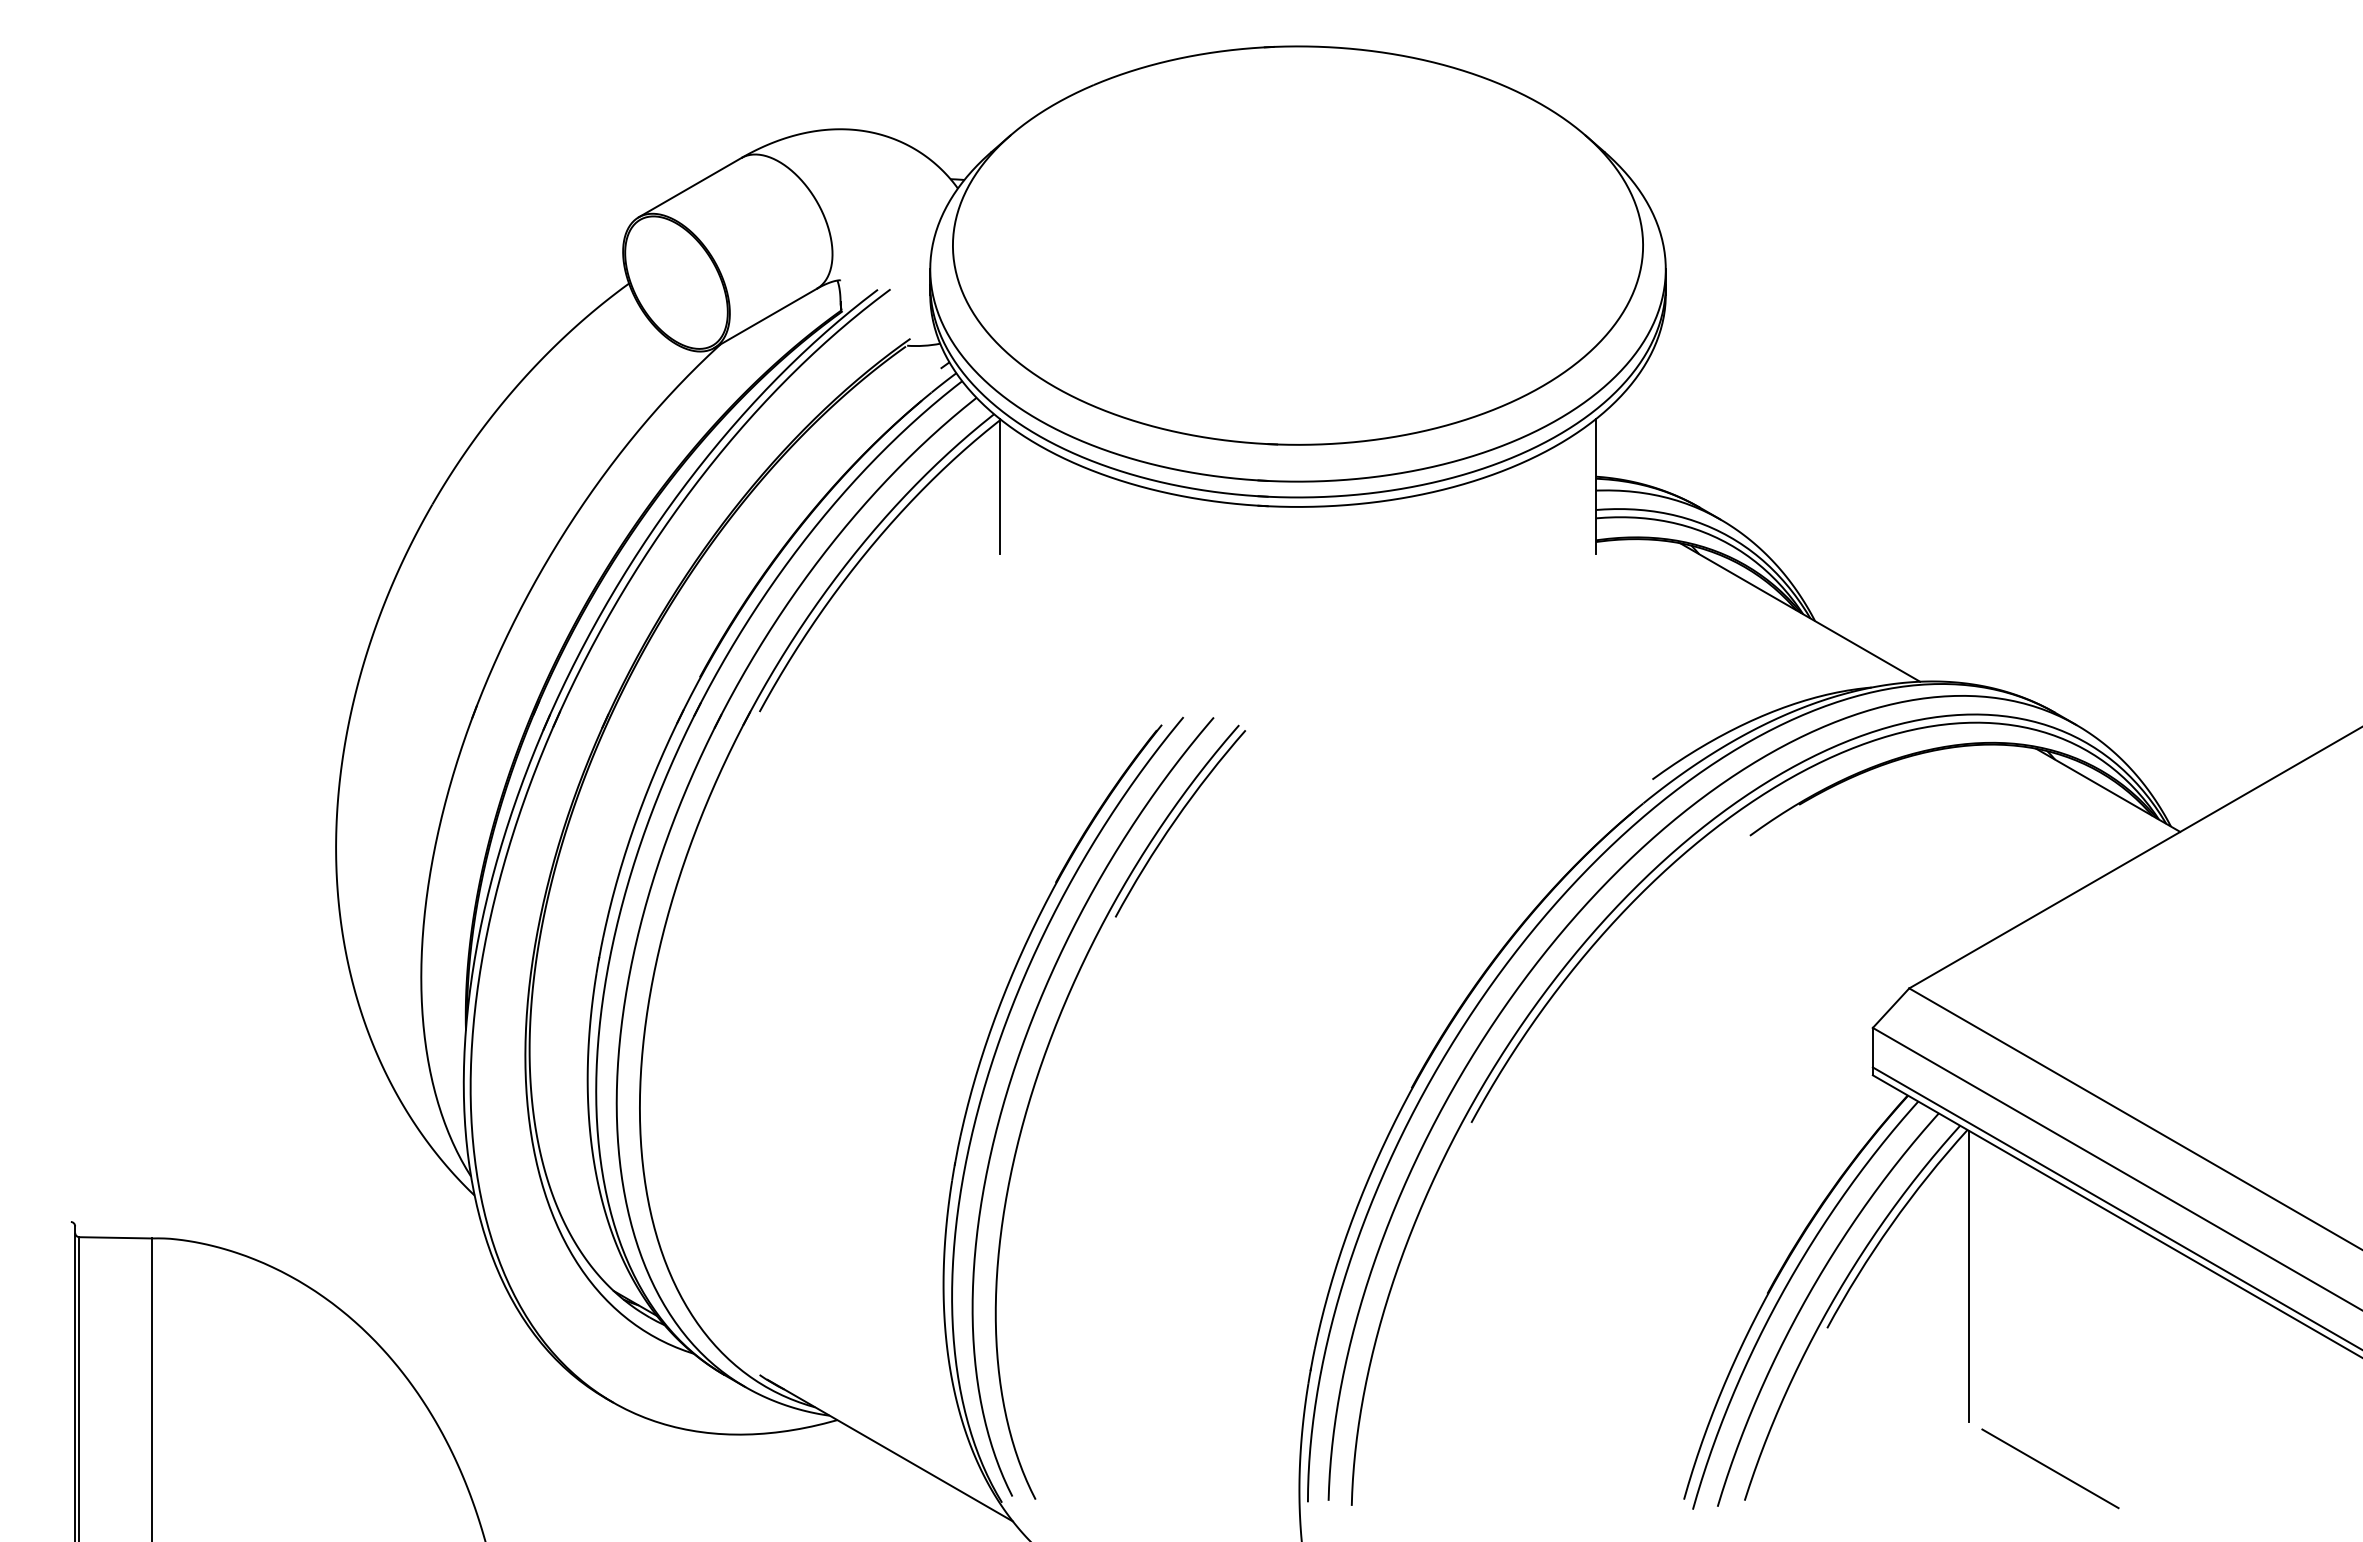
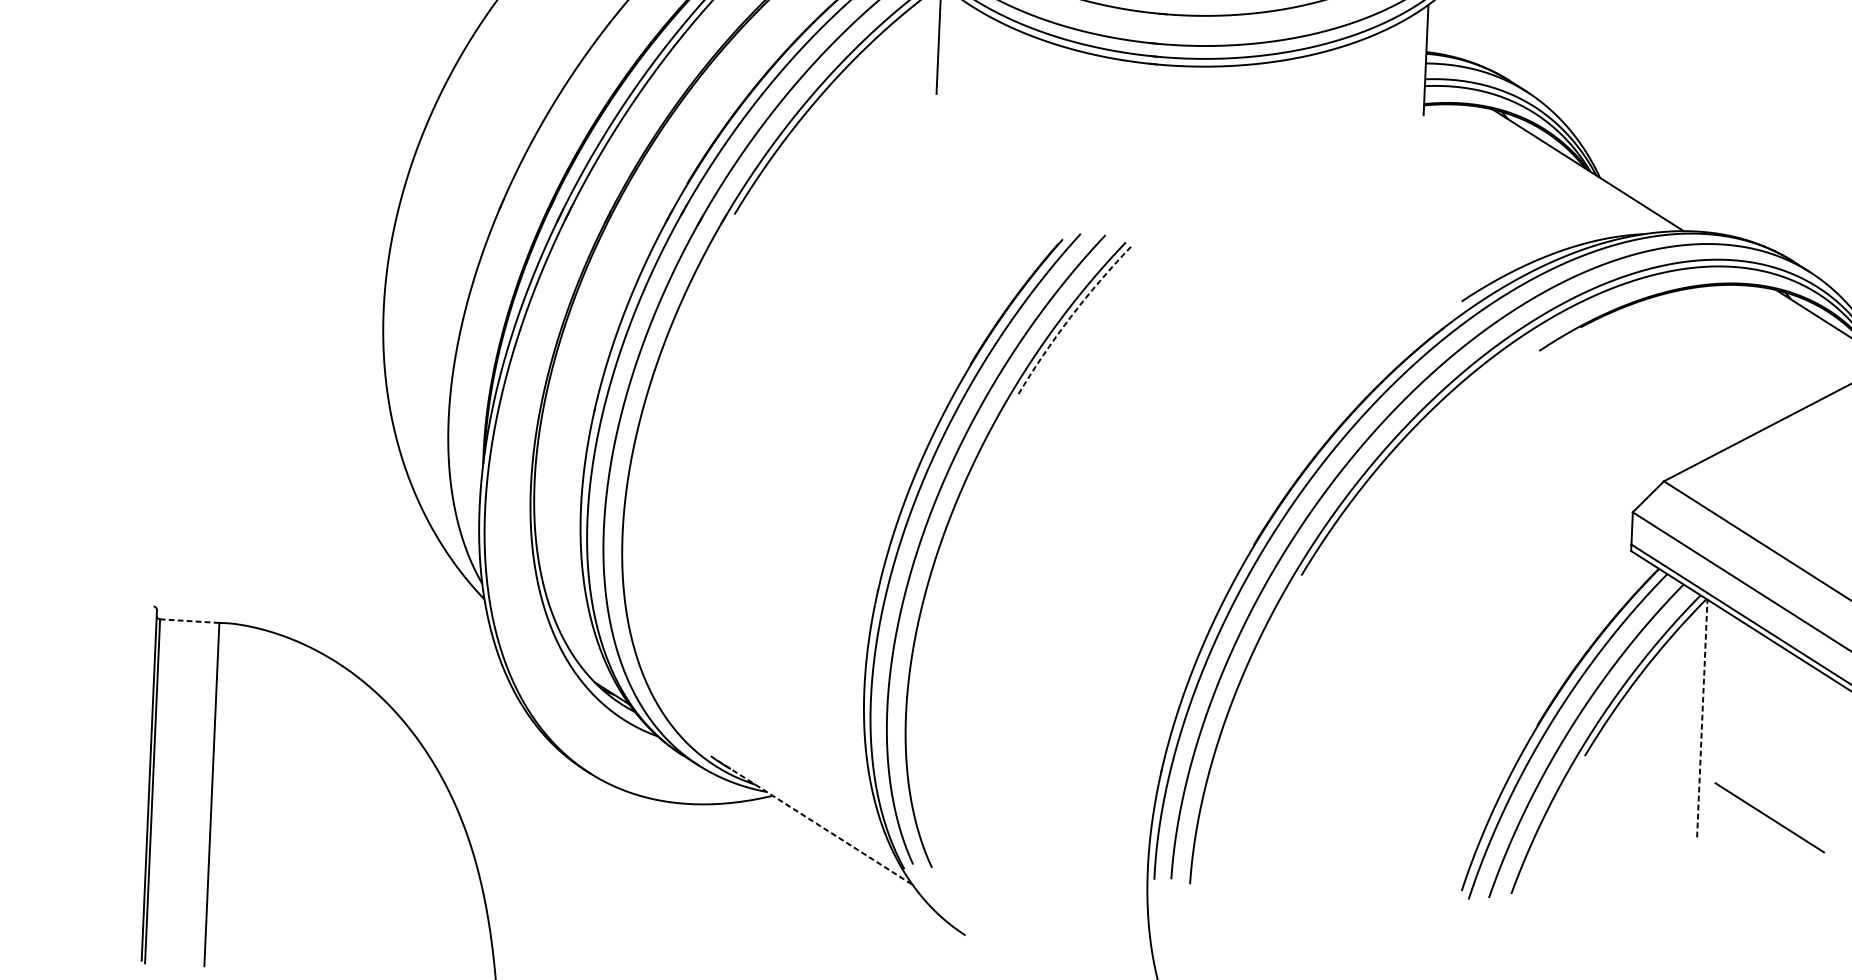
arc: (1175, 820) -> (1070, 317), solid -> dashed
line: (115, 1237) -> (189, 620), solid -> dashed
line: (1968, 1275) -> (1702, 718), solid -> dashed
line: (890, 1450) -> (815, 822), solid -> dashed
line: (2050, 1468) -> (1769, 817), moved

